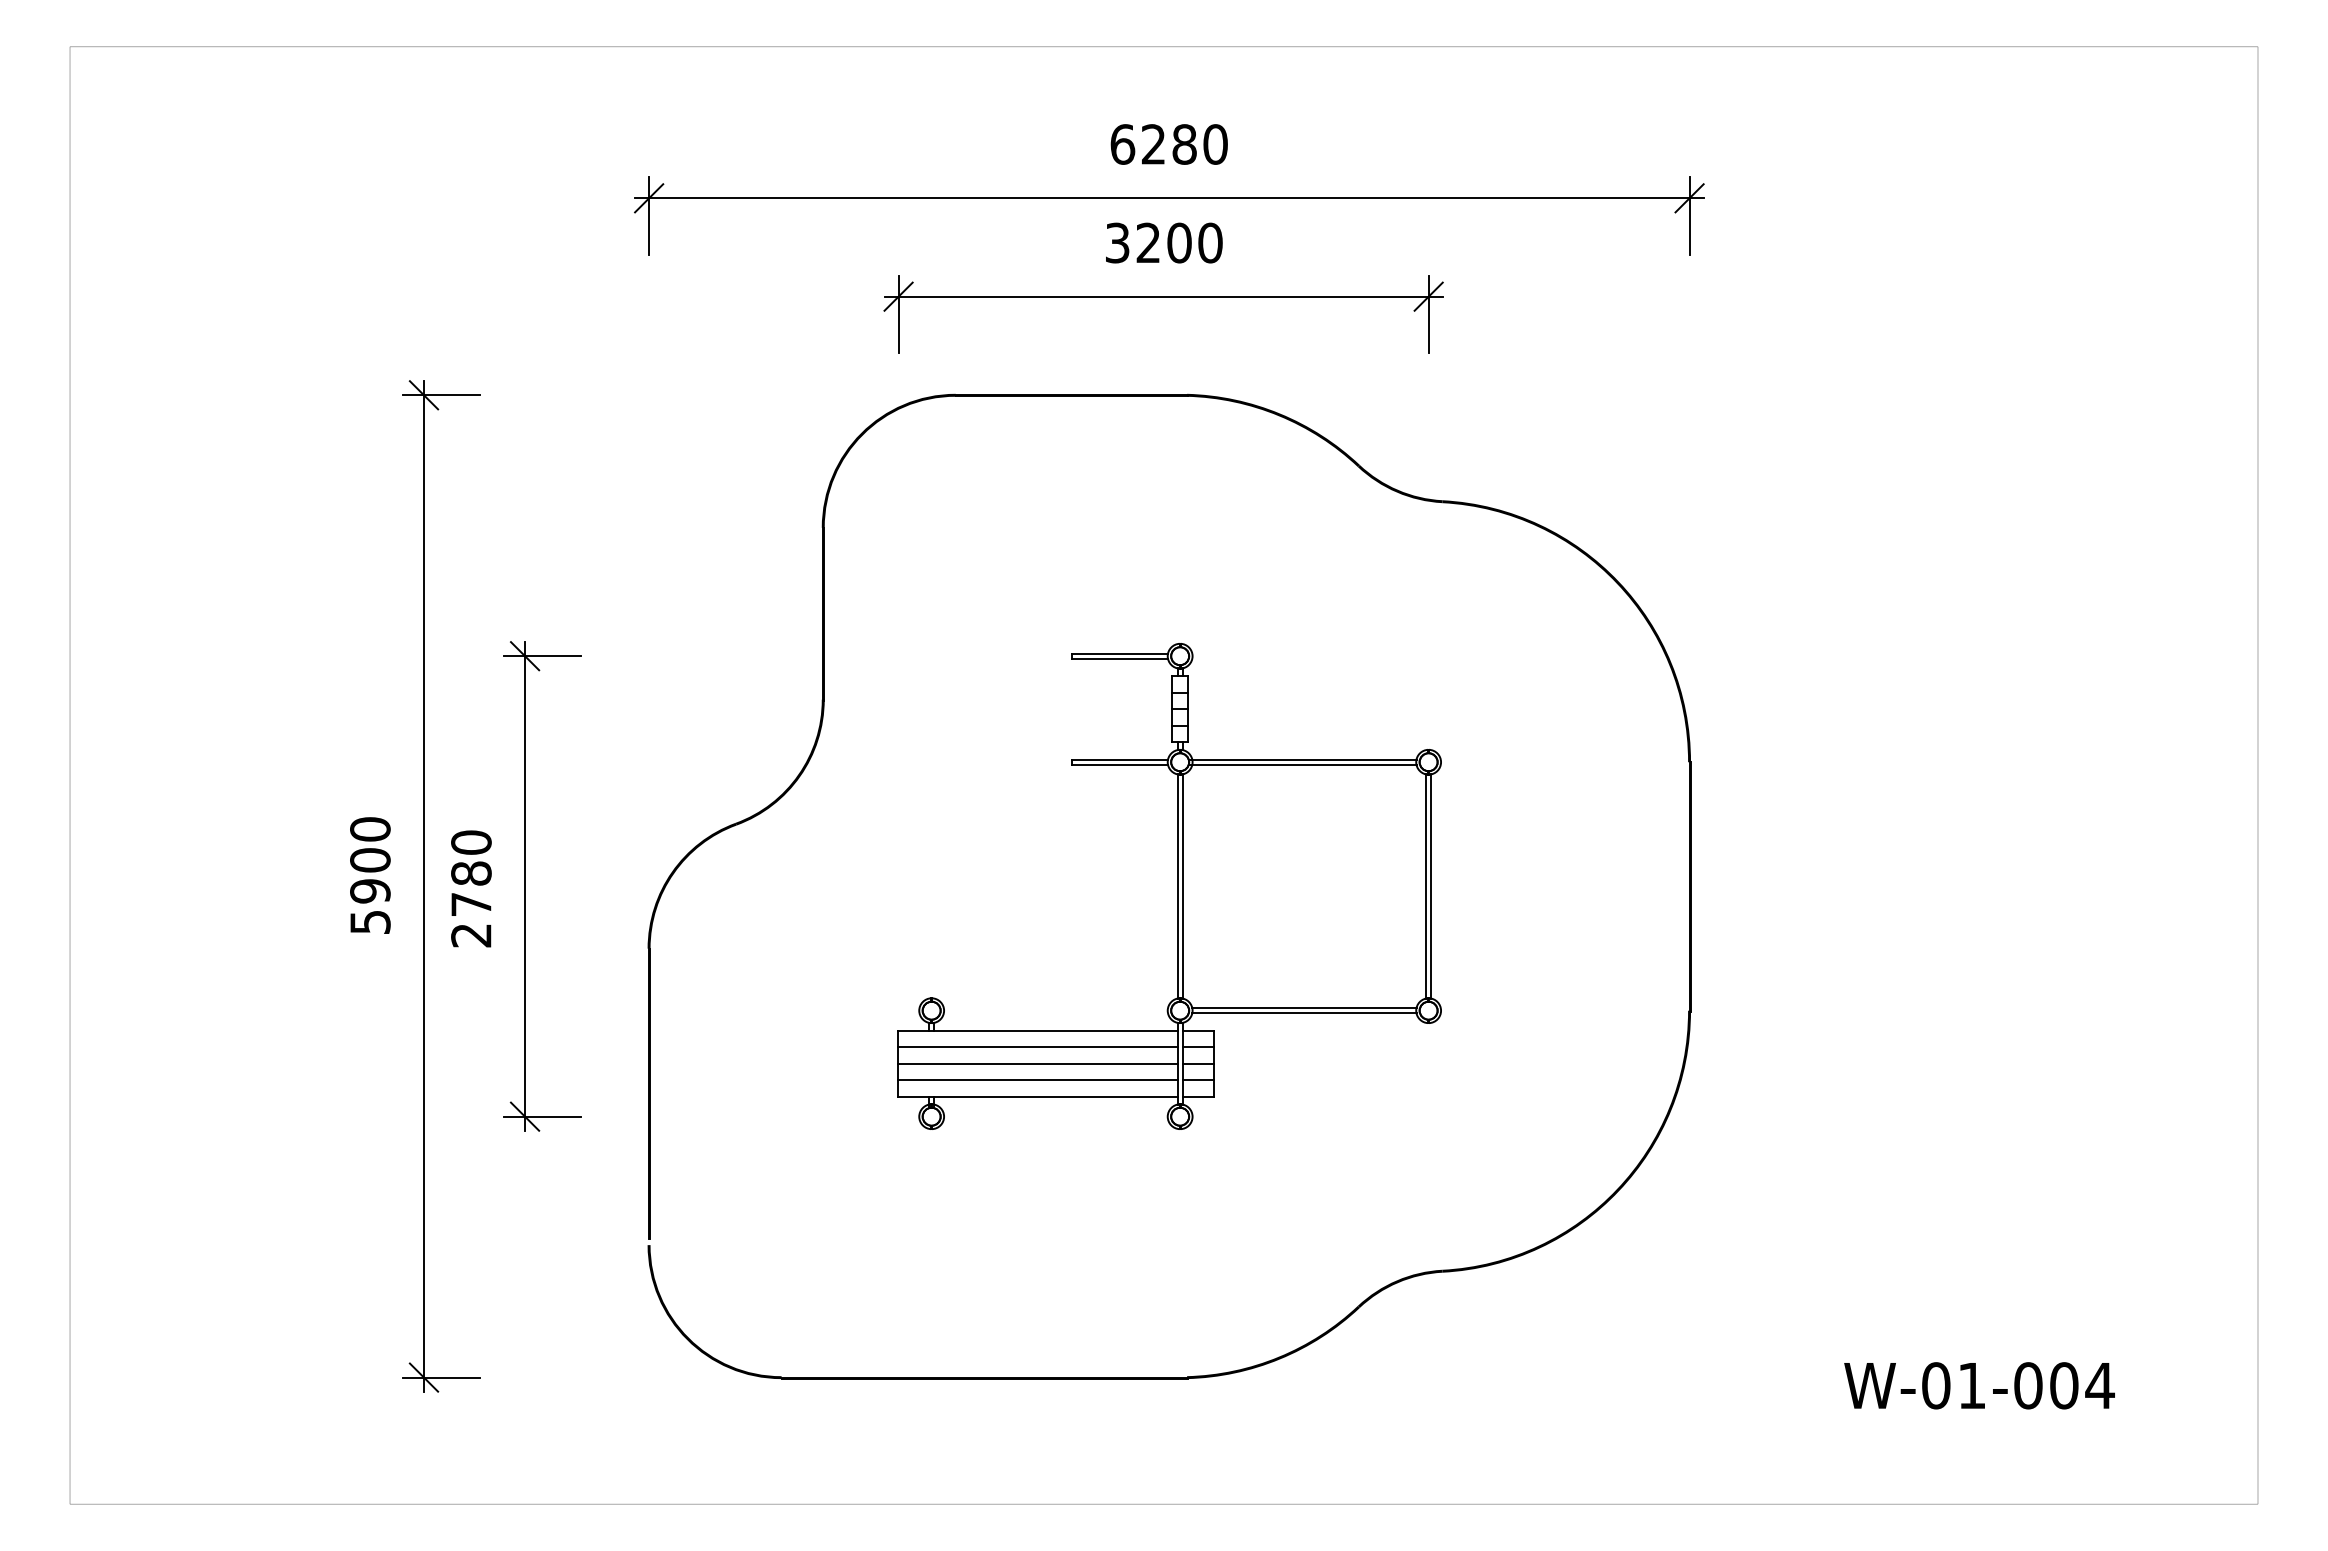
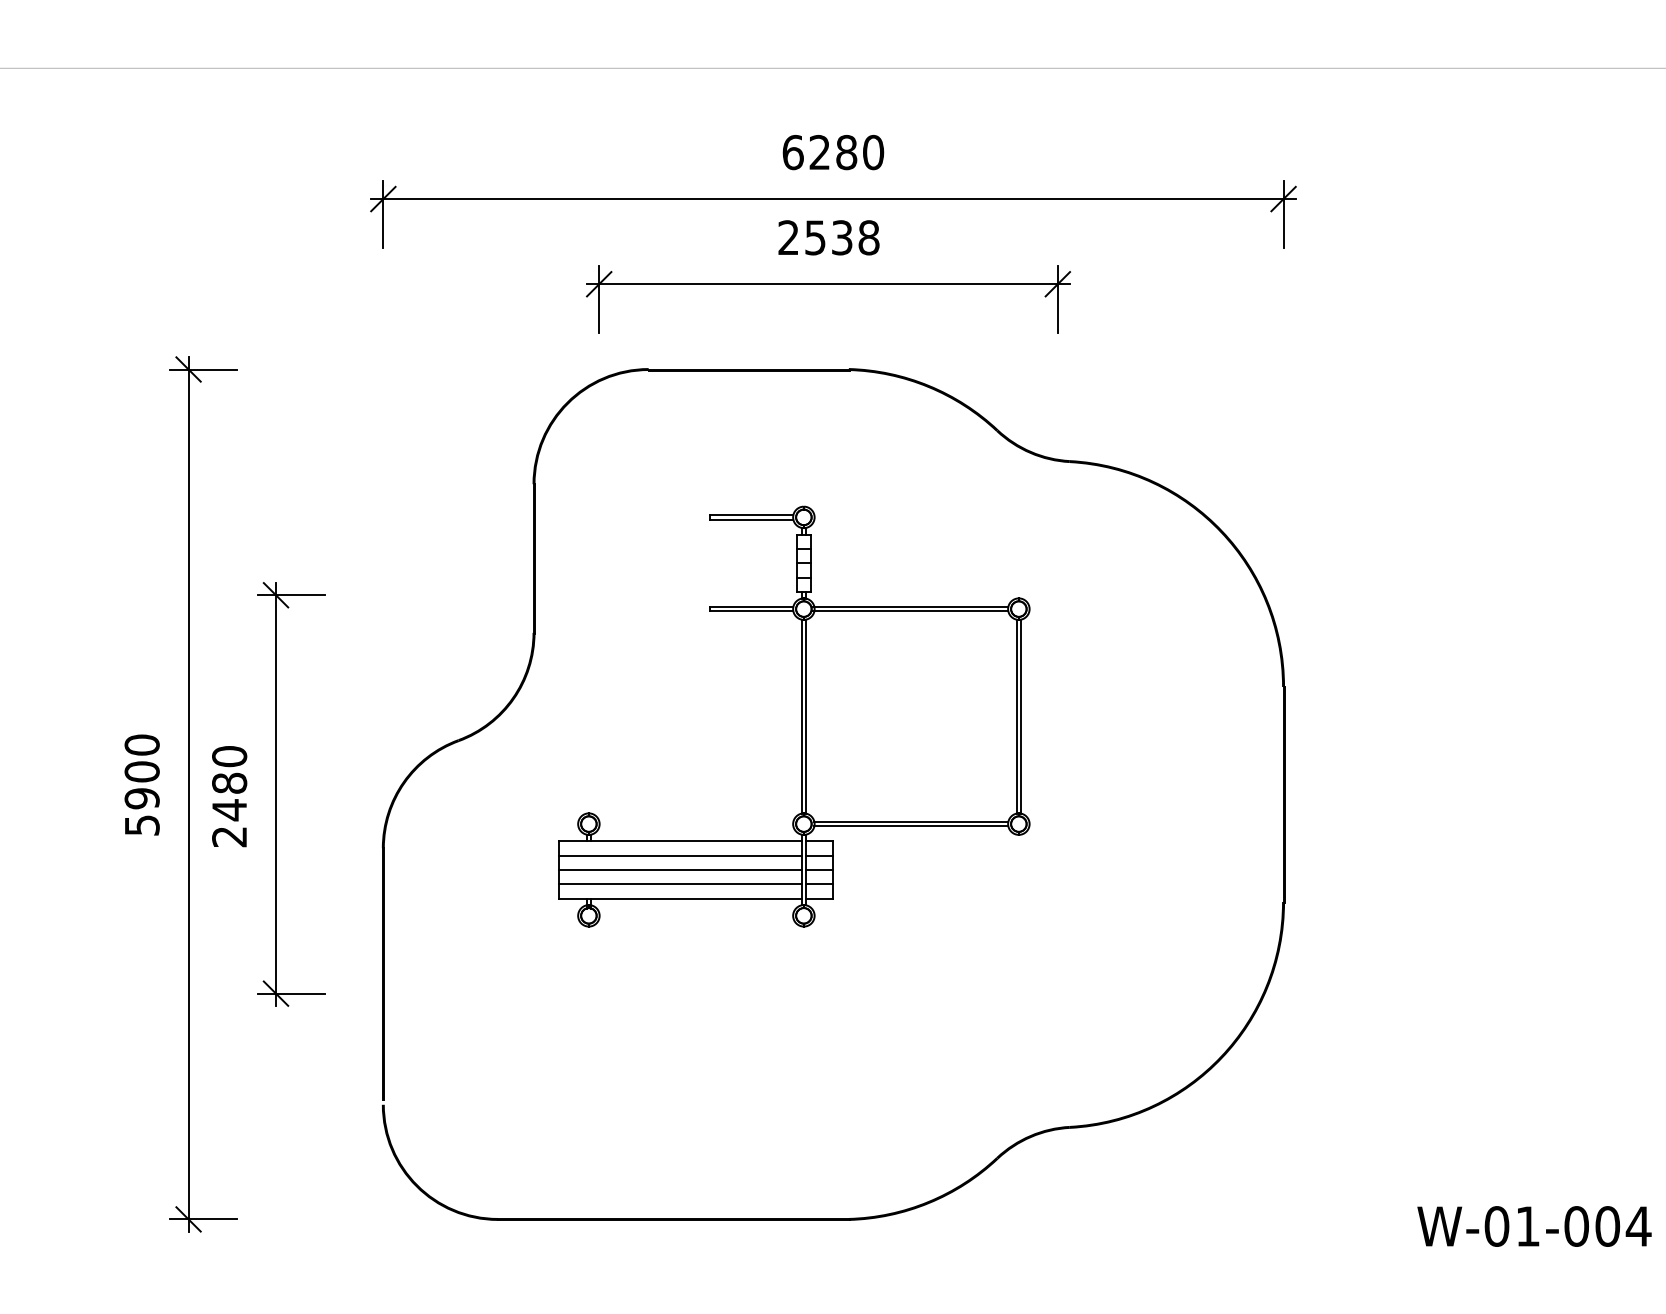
text: (1163, 242) -> (828, 237), 3200 -> 2538
part: (1177, 886) -> (801, 716), moved
text: (471, 904) -> (229, 810), 2780 -> 2480

